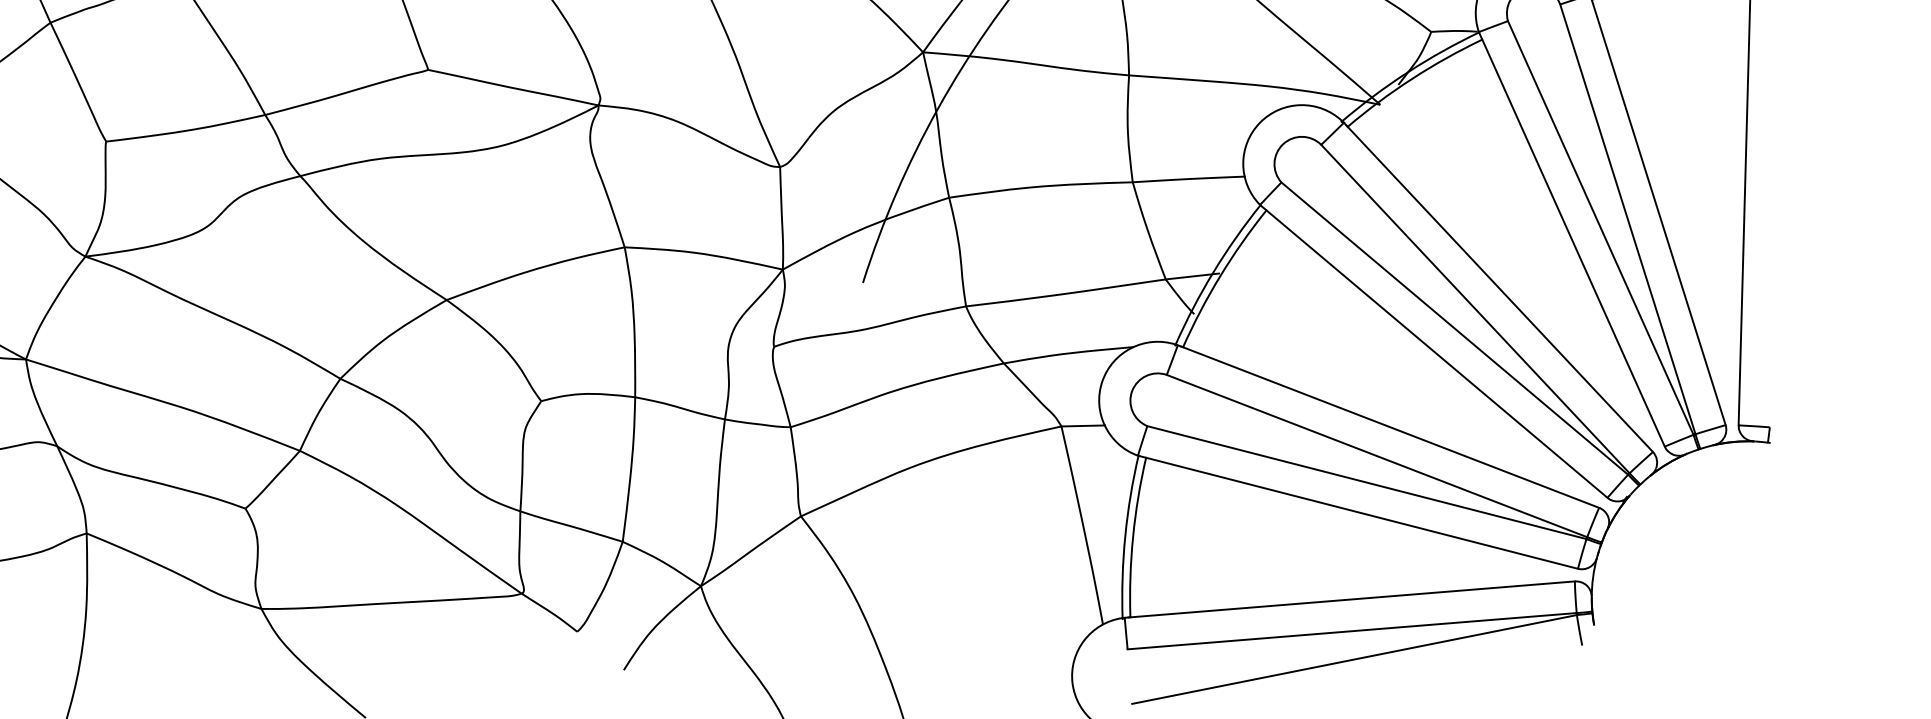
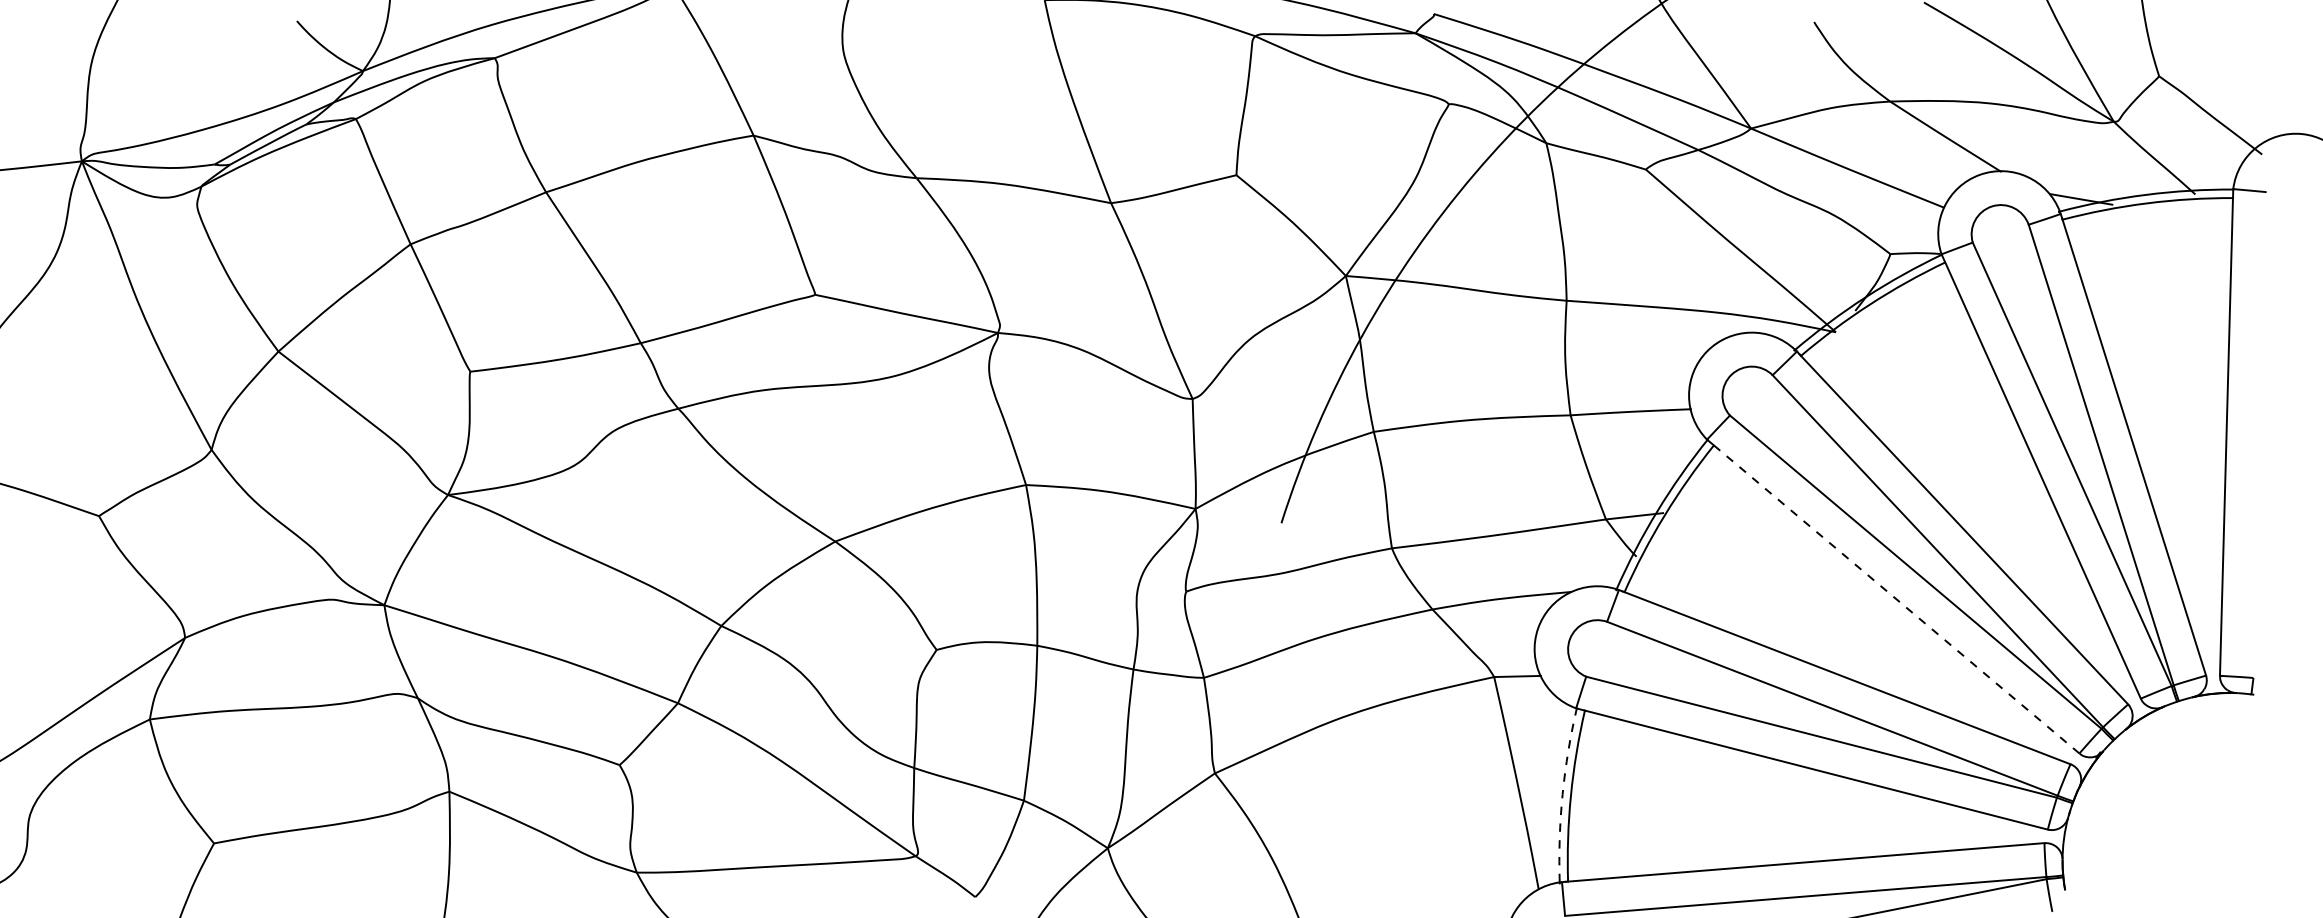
line: (1436, 354) -> (1896, 599), solid -> dashed
arc: (1125, 536) -> (1562, 794), solid -> dashed

